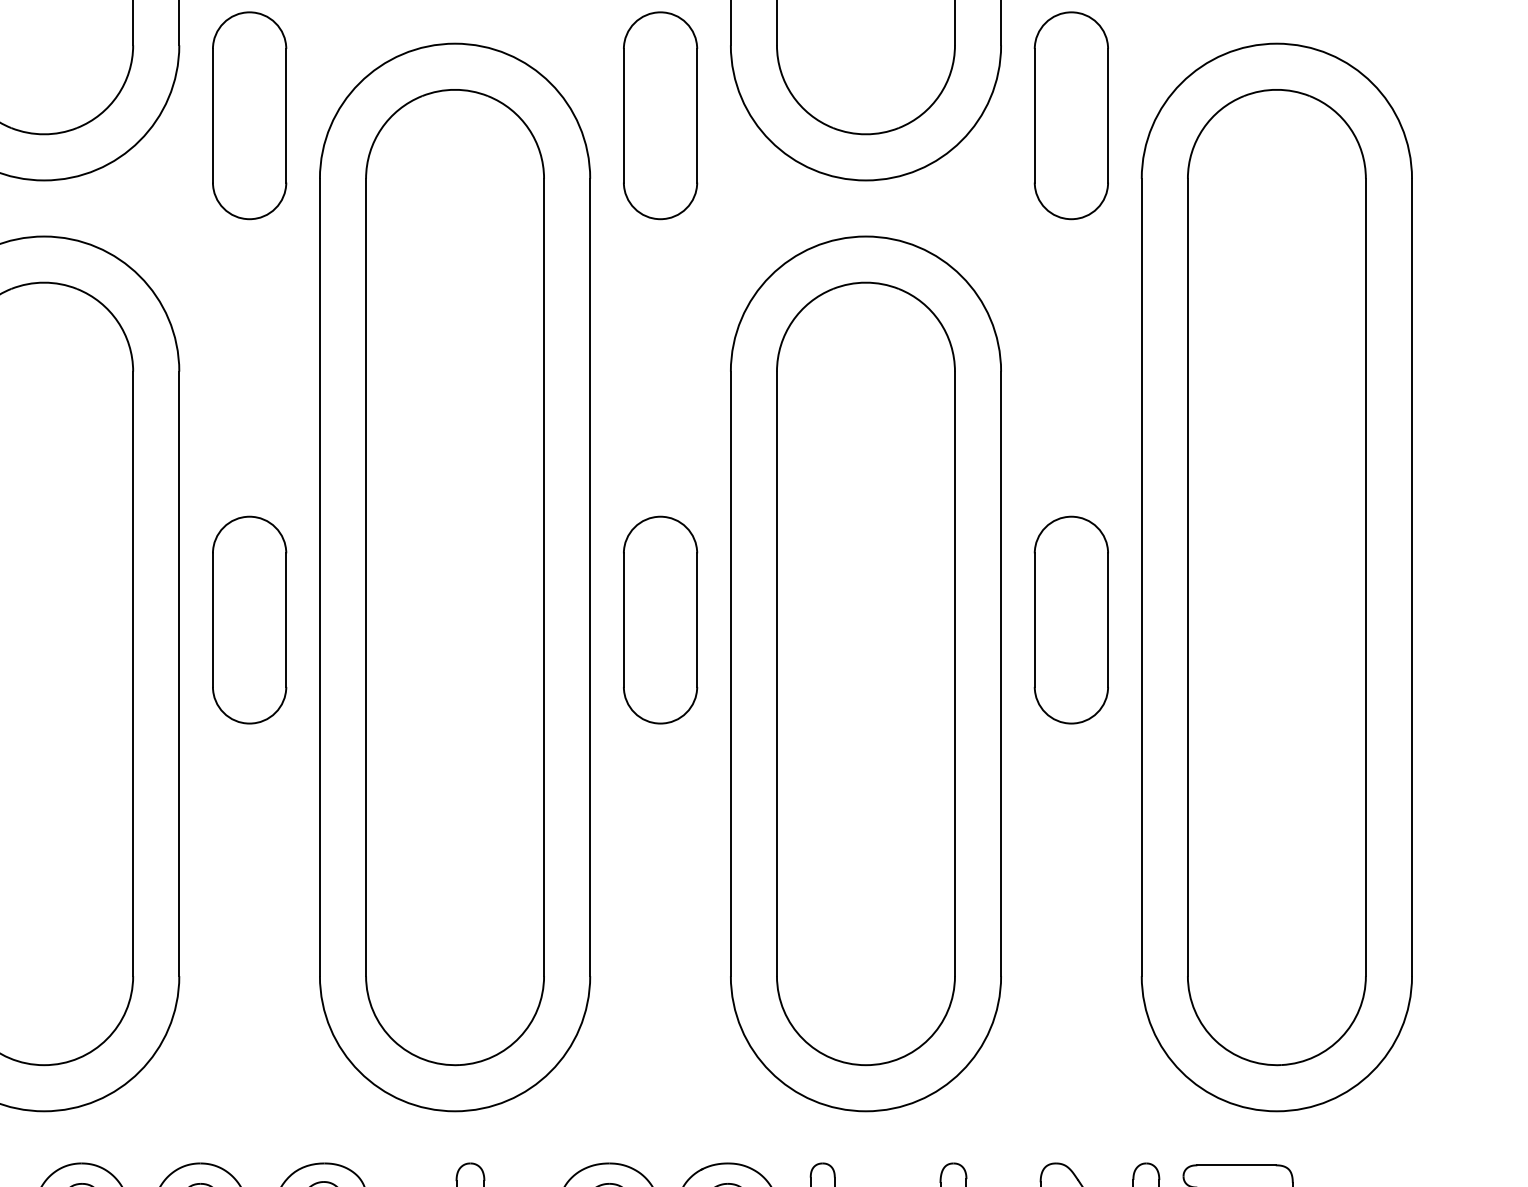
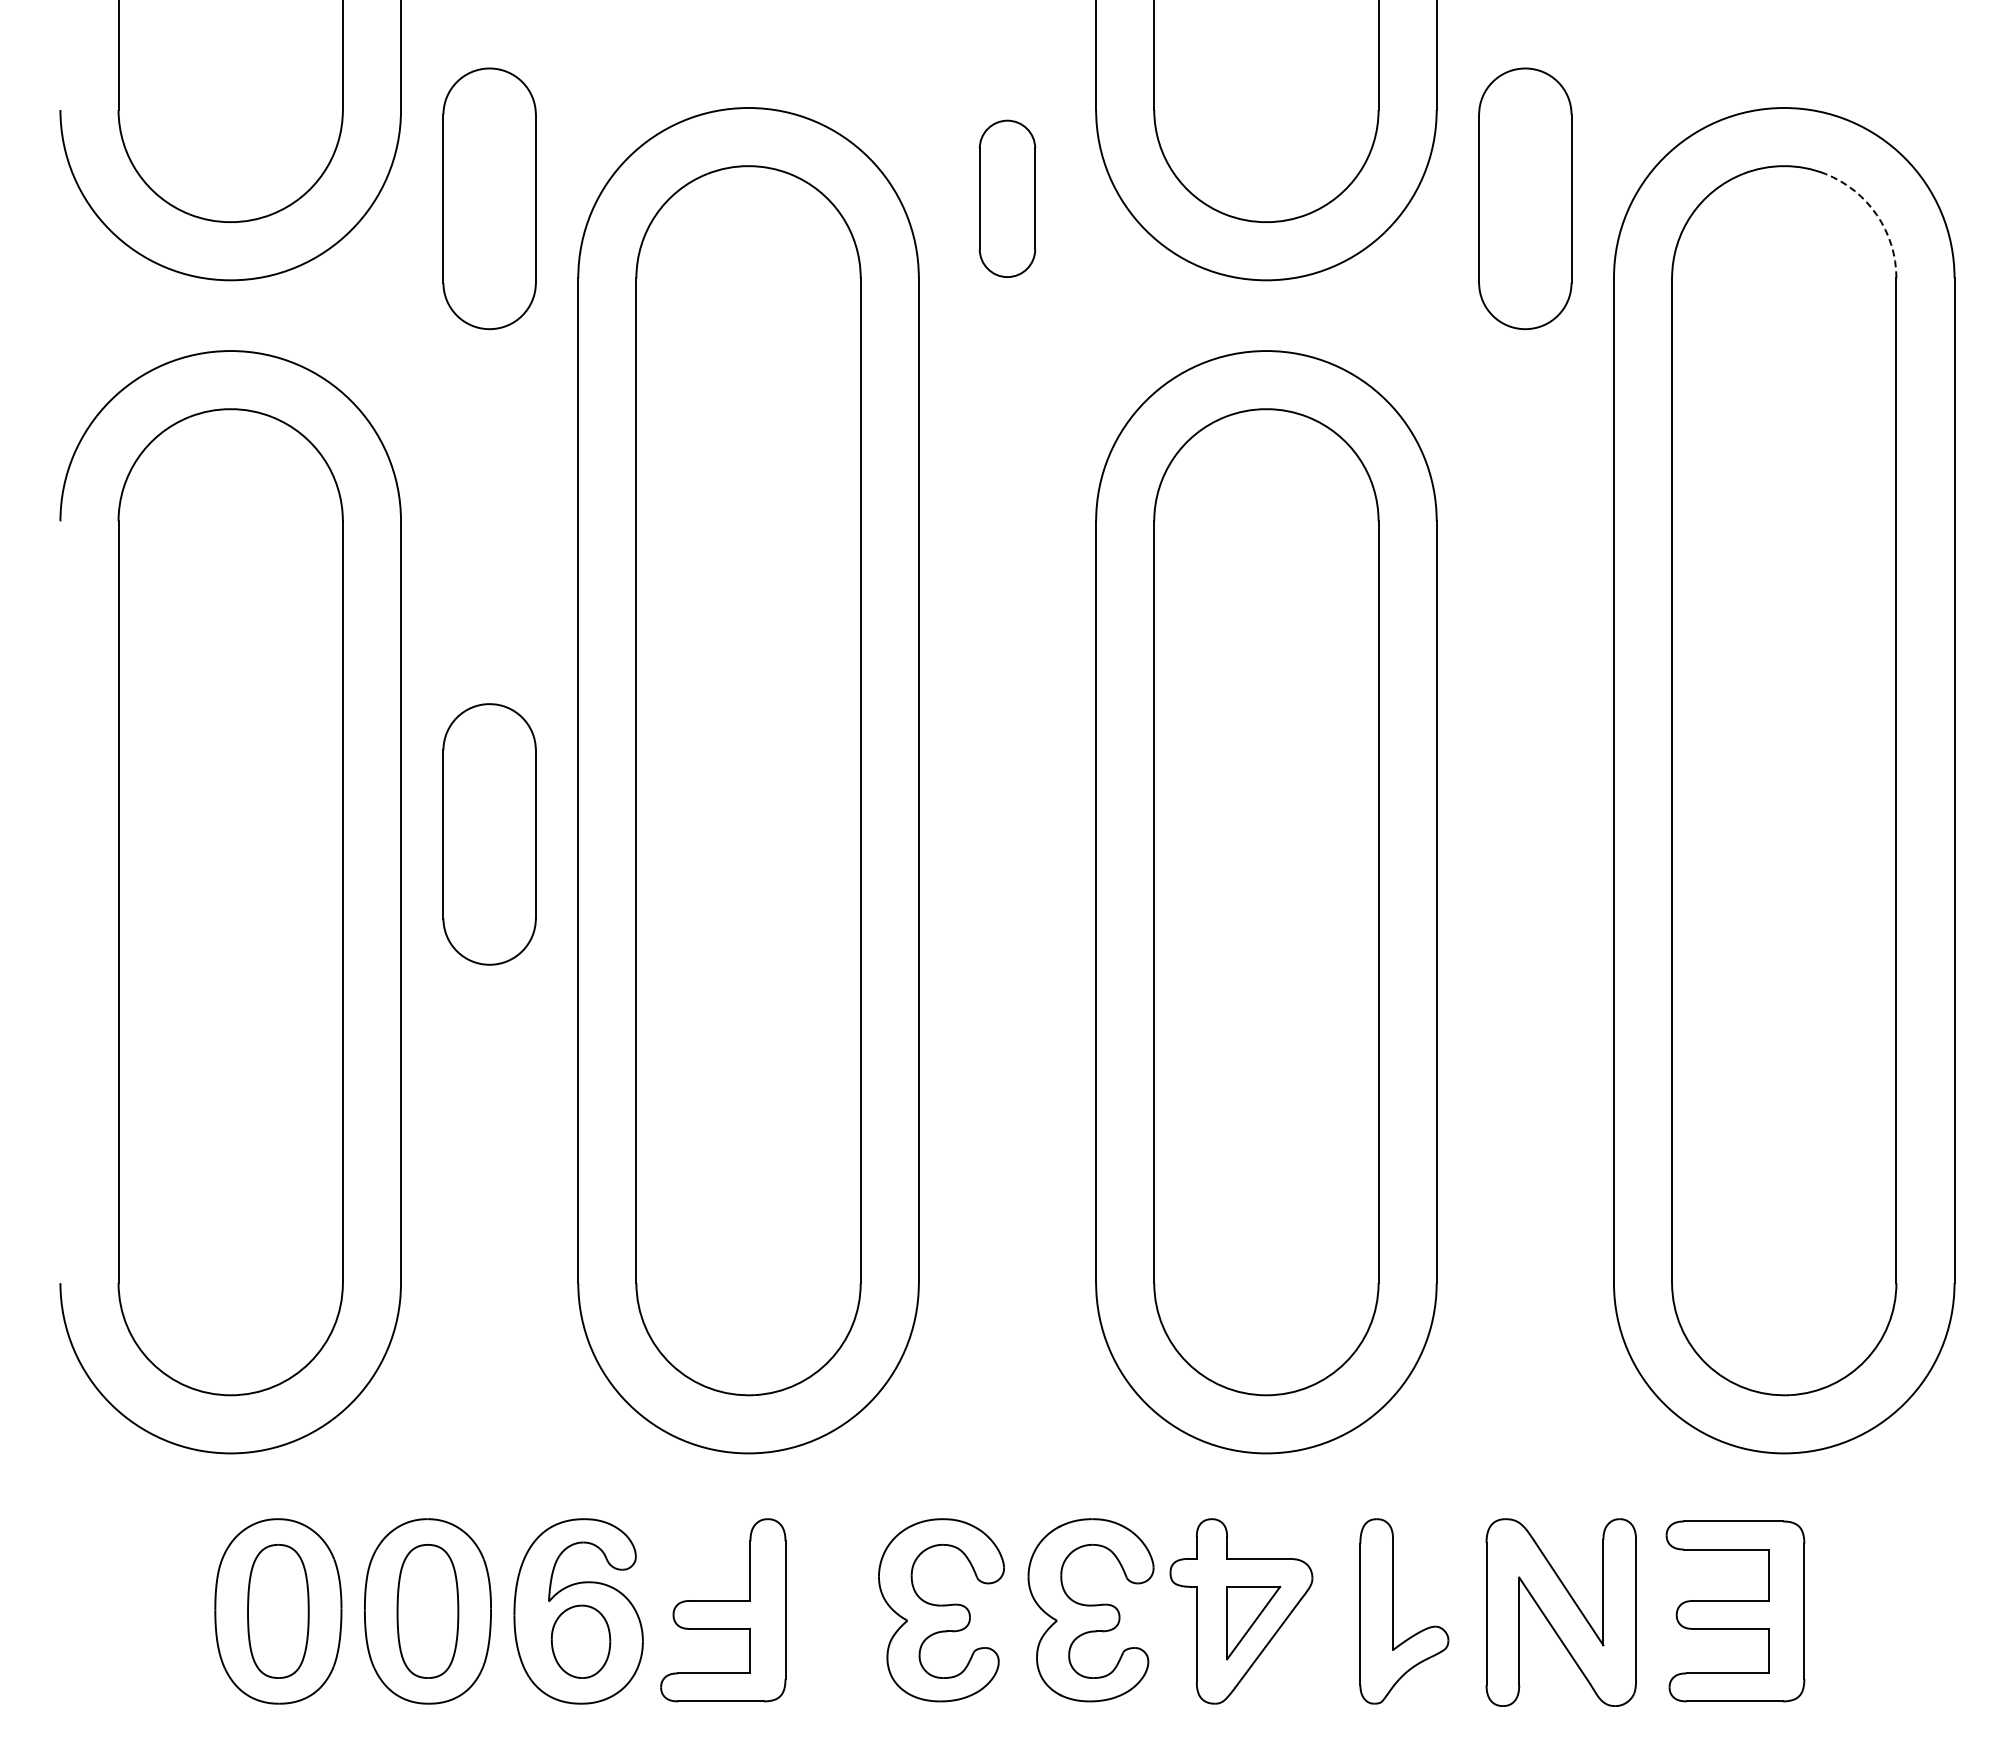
part: (660, 115) -> (1007, 198), size x0.6
arc: (1350, 129) -> (1877, 215), solid -> dashed
part: (660, 620) -> (1007, 834), removed
part: (1071, 620) -> (1525, 834), removed

